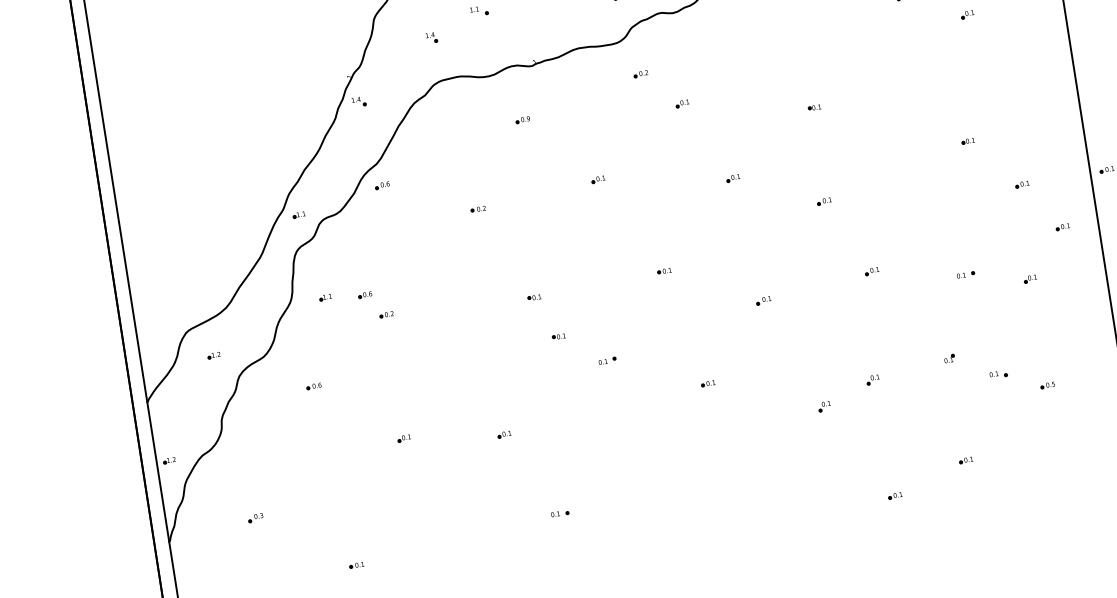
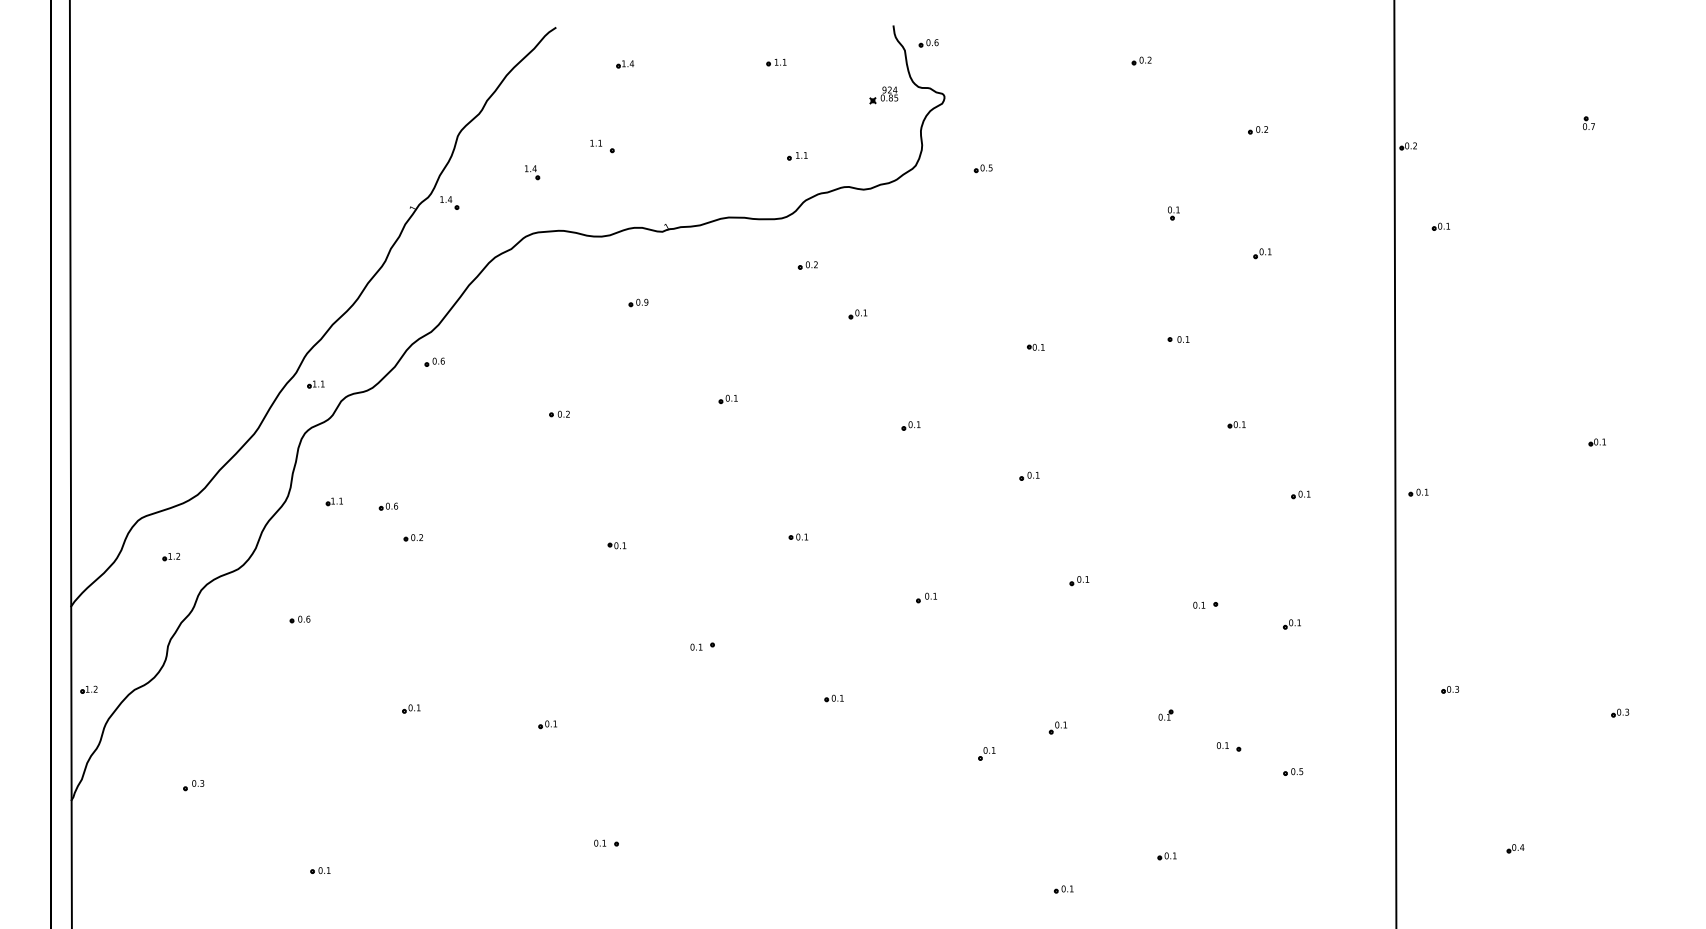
part: (916, 86) -> (1178, 339), added
part: (358, 101) -> (449, 202), moved
part: (1062, 226) -> (1346, 560), removed
part: (558, 336) -> (641, 603), removed

